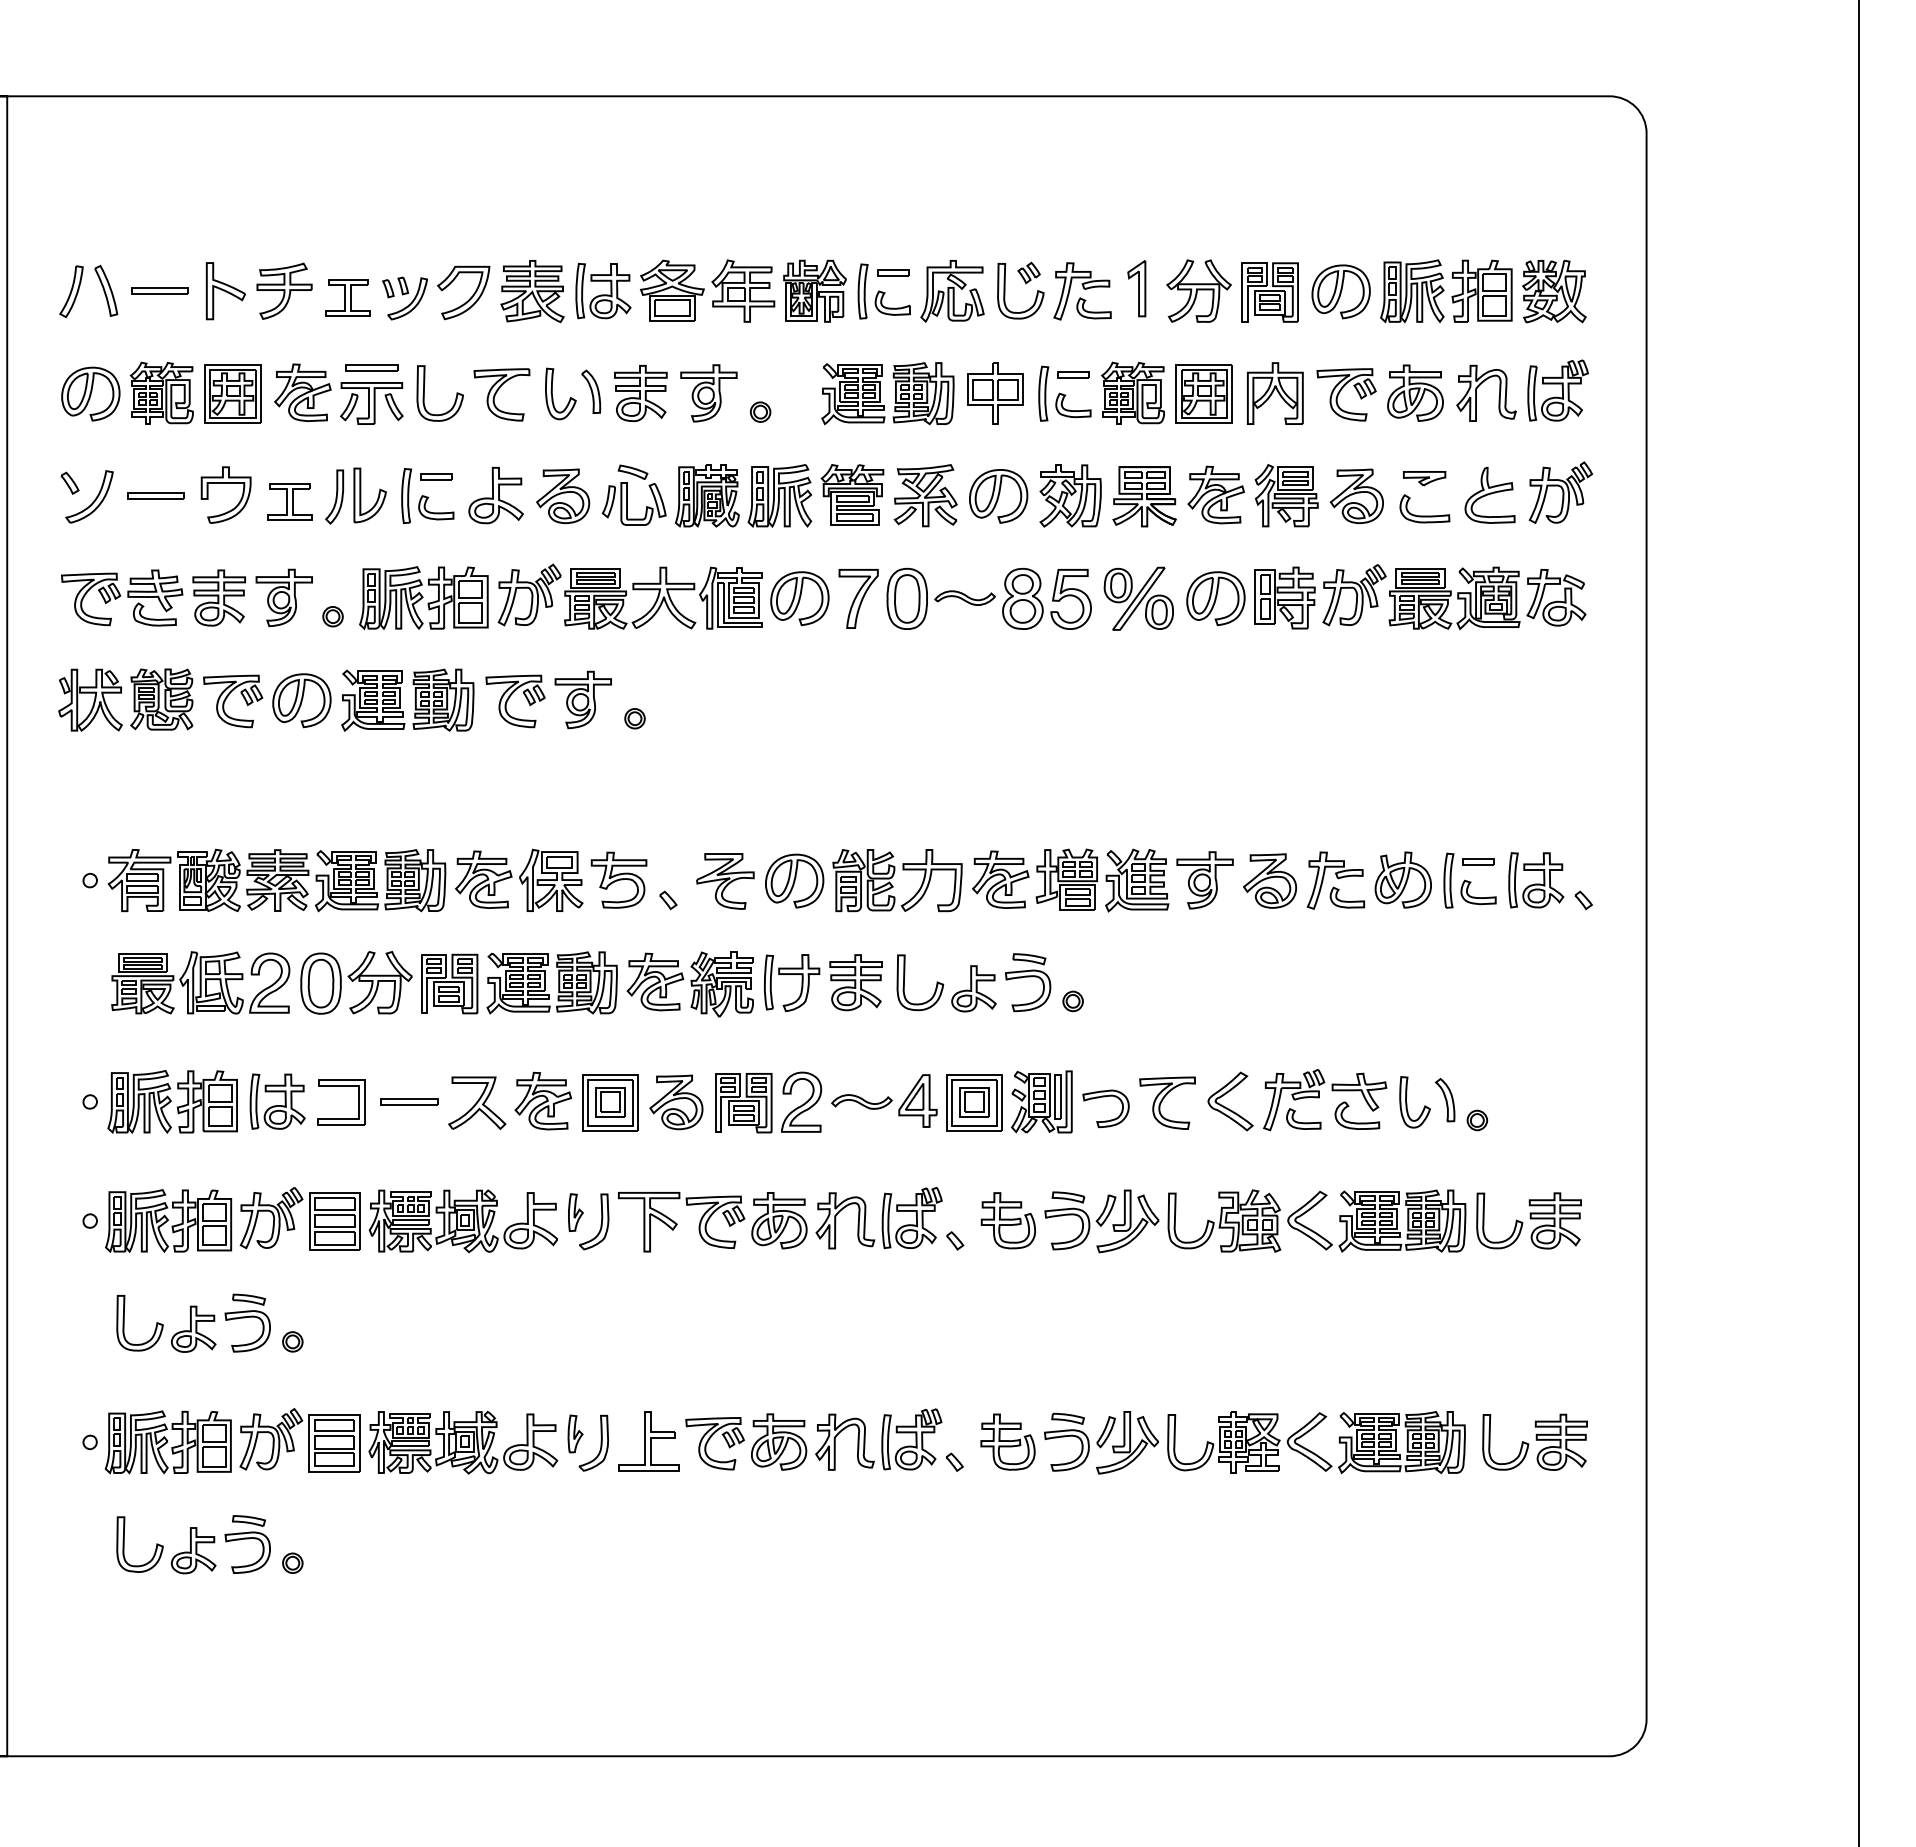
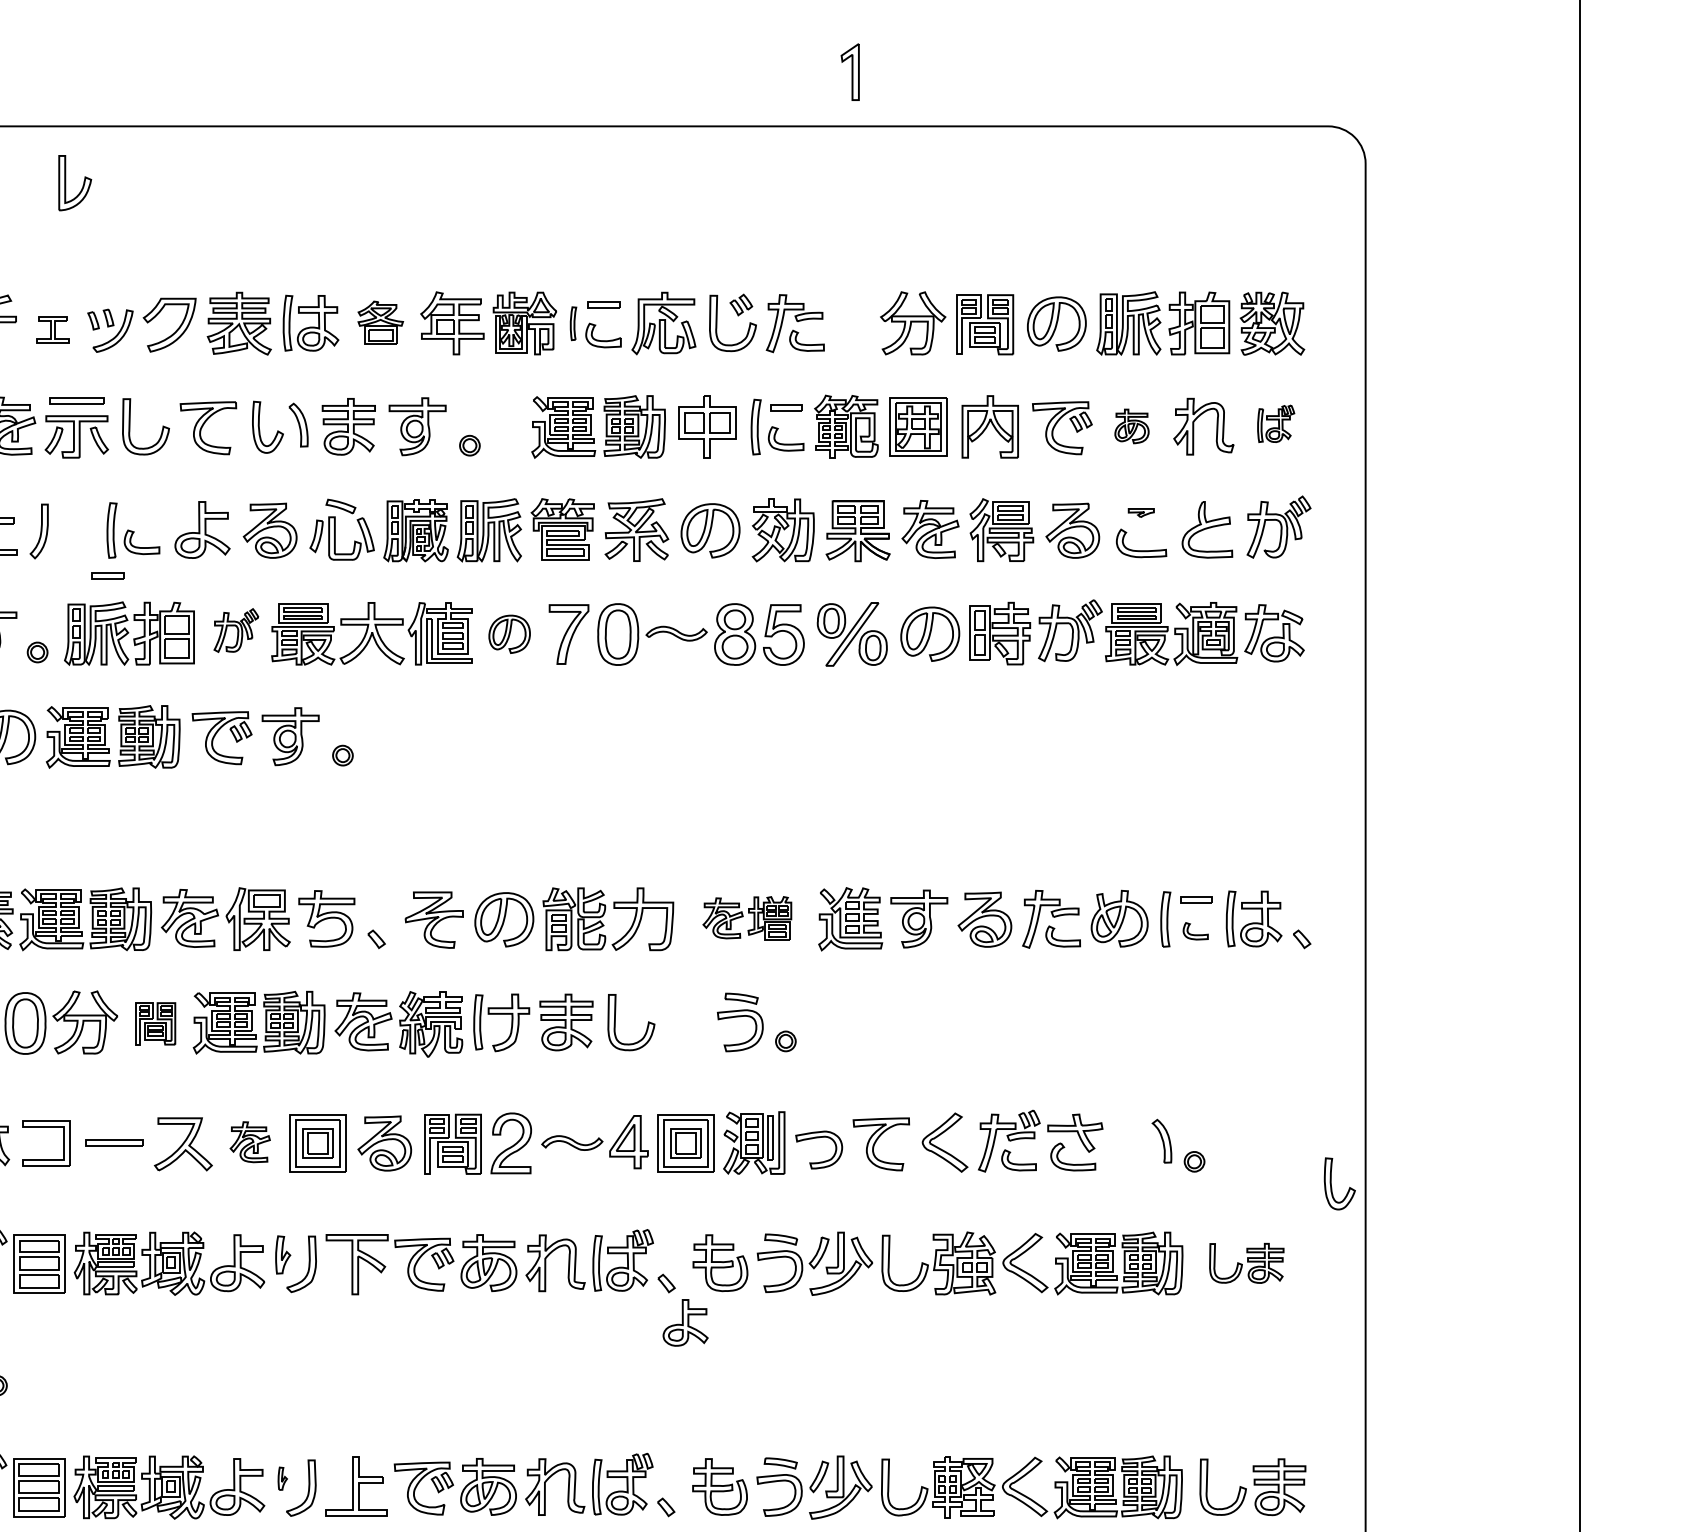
part: (1136, 288) -> (849, 71), moved
part: (672, 290) -> (380, 322), size x0.7
part: (862, 291) -> (572, 323), size x0.6
part: (347, 297) -> (52, 329), size x0.7
part: (1557, 390) -> (1275, 423), size x0.6
part: (1415, 392) -> (1132, 425), size x0.6
part: (436, 476) -> (107, 575), moved
part: (1424, 478) -> (1141, 512), size x0.6
part: (361, 495) -> (66, 183), moved
part: (529, 594) -> (236, 630), size x0.7
part: (799, 598) -> (509, 634), size x0.7
part: (1034, 879) -> (746, 918), size x0.7
part: (1478, 892) -> (1195, 931), size x0.7
part: (449, 983) -> (155, 1023), size x0.7
part: (973, 988) -> (685, 1322), moved
part: (543, 1100) -> (250, 1141), size x0.7
part: (1407, 1102) -> (1332, 1184), moved
part: (1528, 1220) -> (1246, 1262), size x0.7
part: (575, 1433) -> (282, 1478), size x0.6

